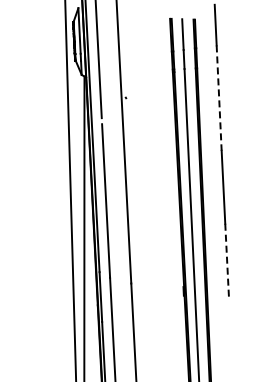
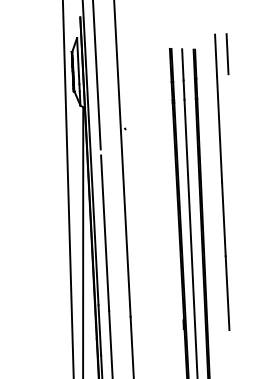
line: (227, 23) -> (227, 53), added
line: (219, 98) -> (219, 129), dashed -> solid
line: (227, 260) -> (227, 293), dashed -> solid

